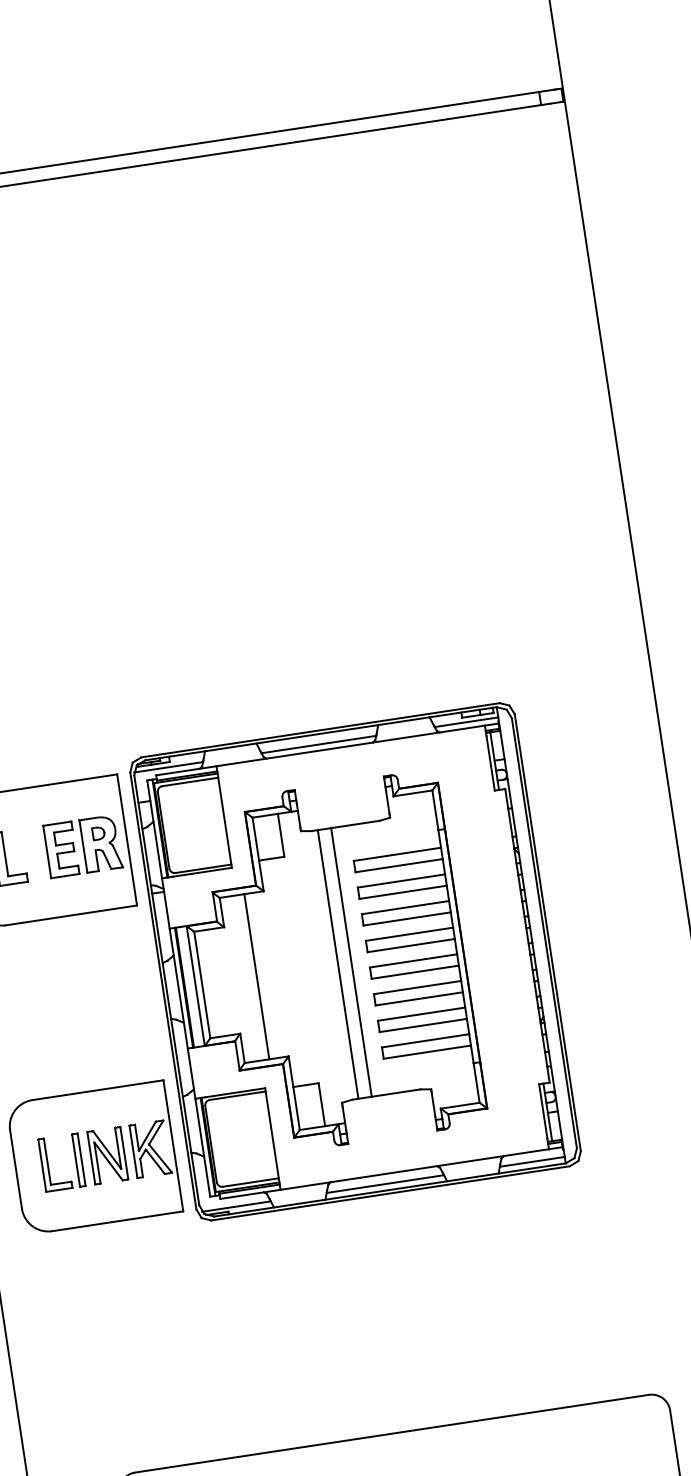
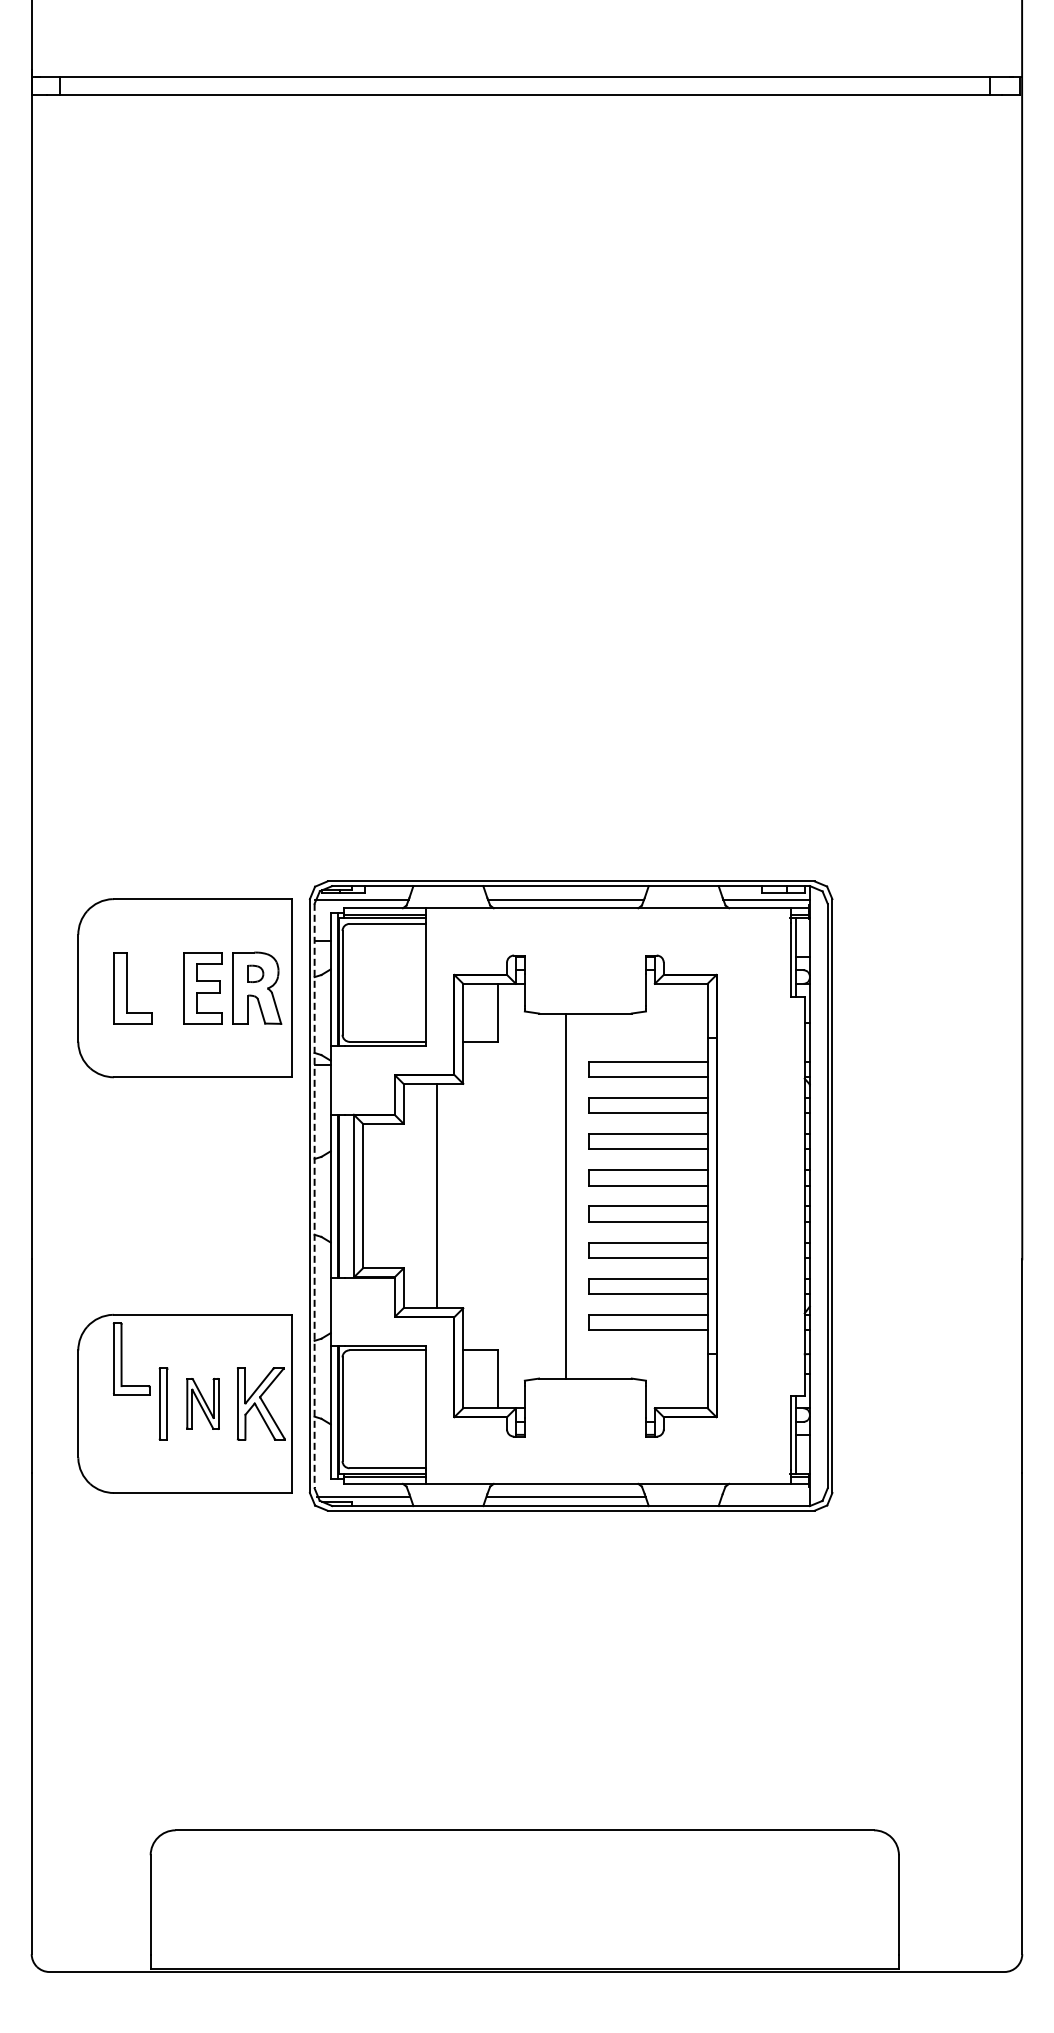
line: (338, 964) -> (547, 1195), removed
line: (166, 990) -> (314, 1196), solid -> dashed
part: (107, 1155) -> (202, 1403), size x0.7
line: (532, 1162) -> (765, 1497), removed
part: (48, 1164) -> (122, 1358), moved

